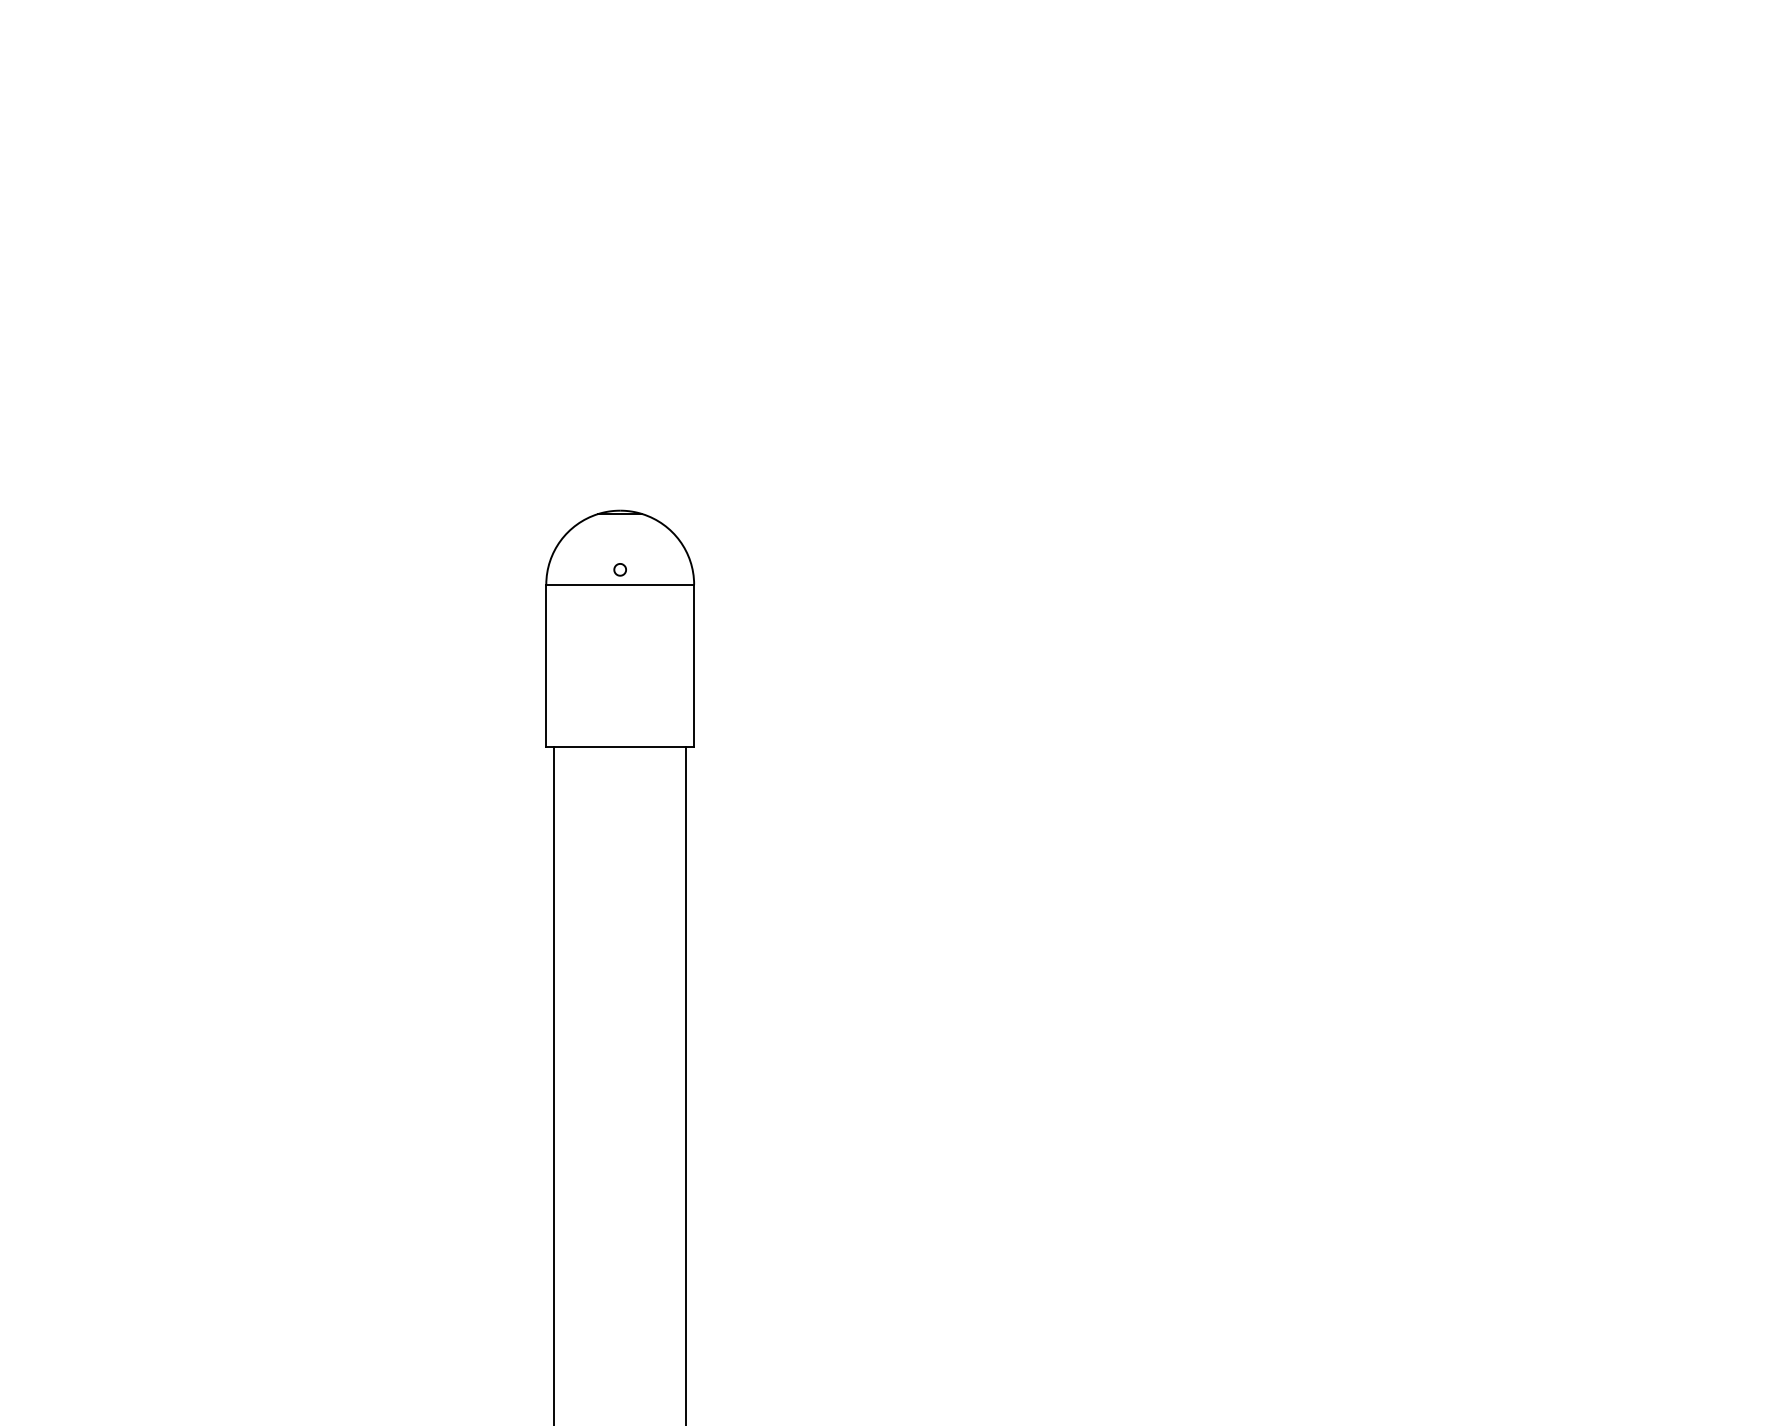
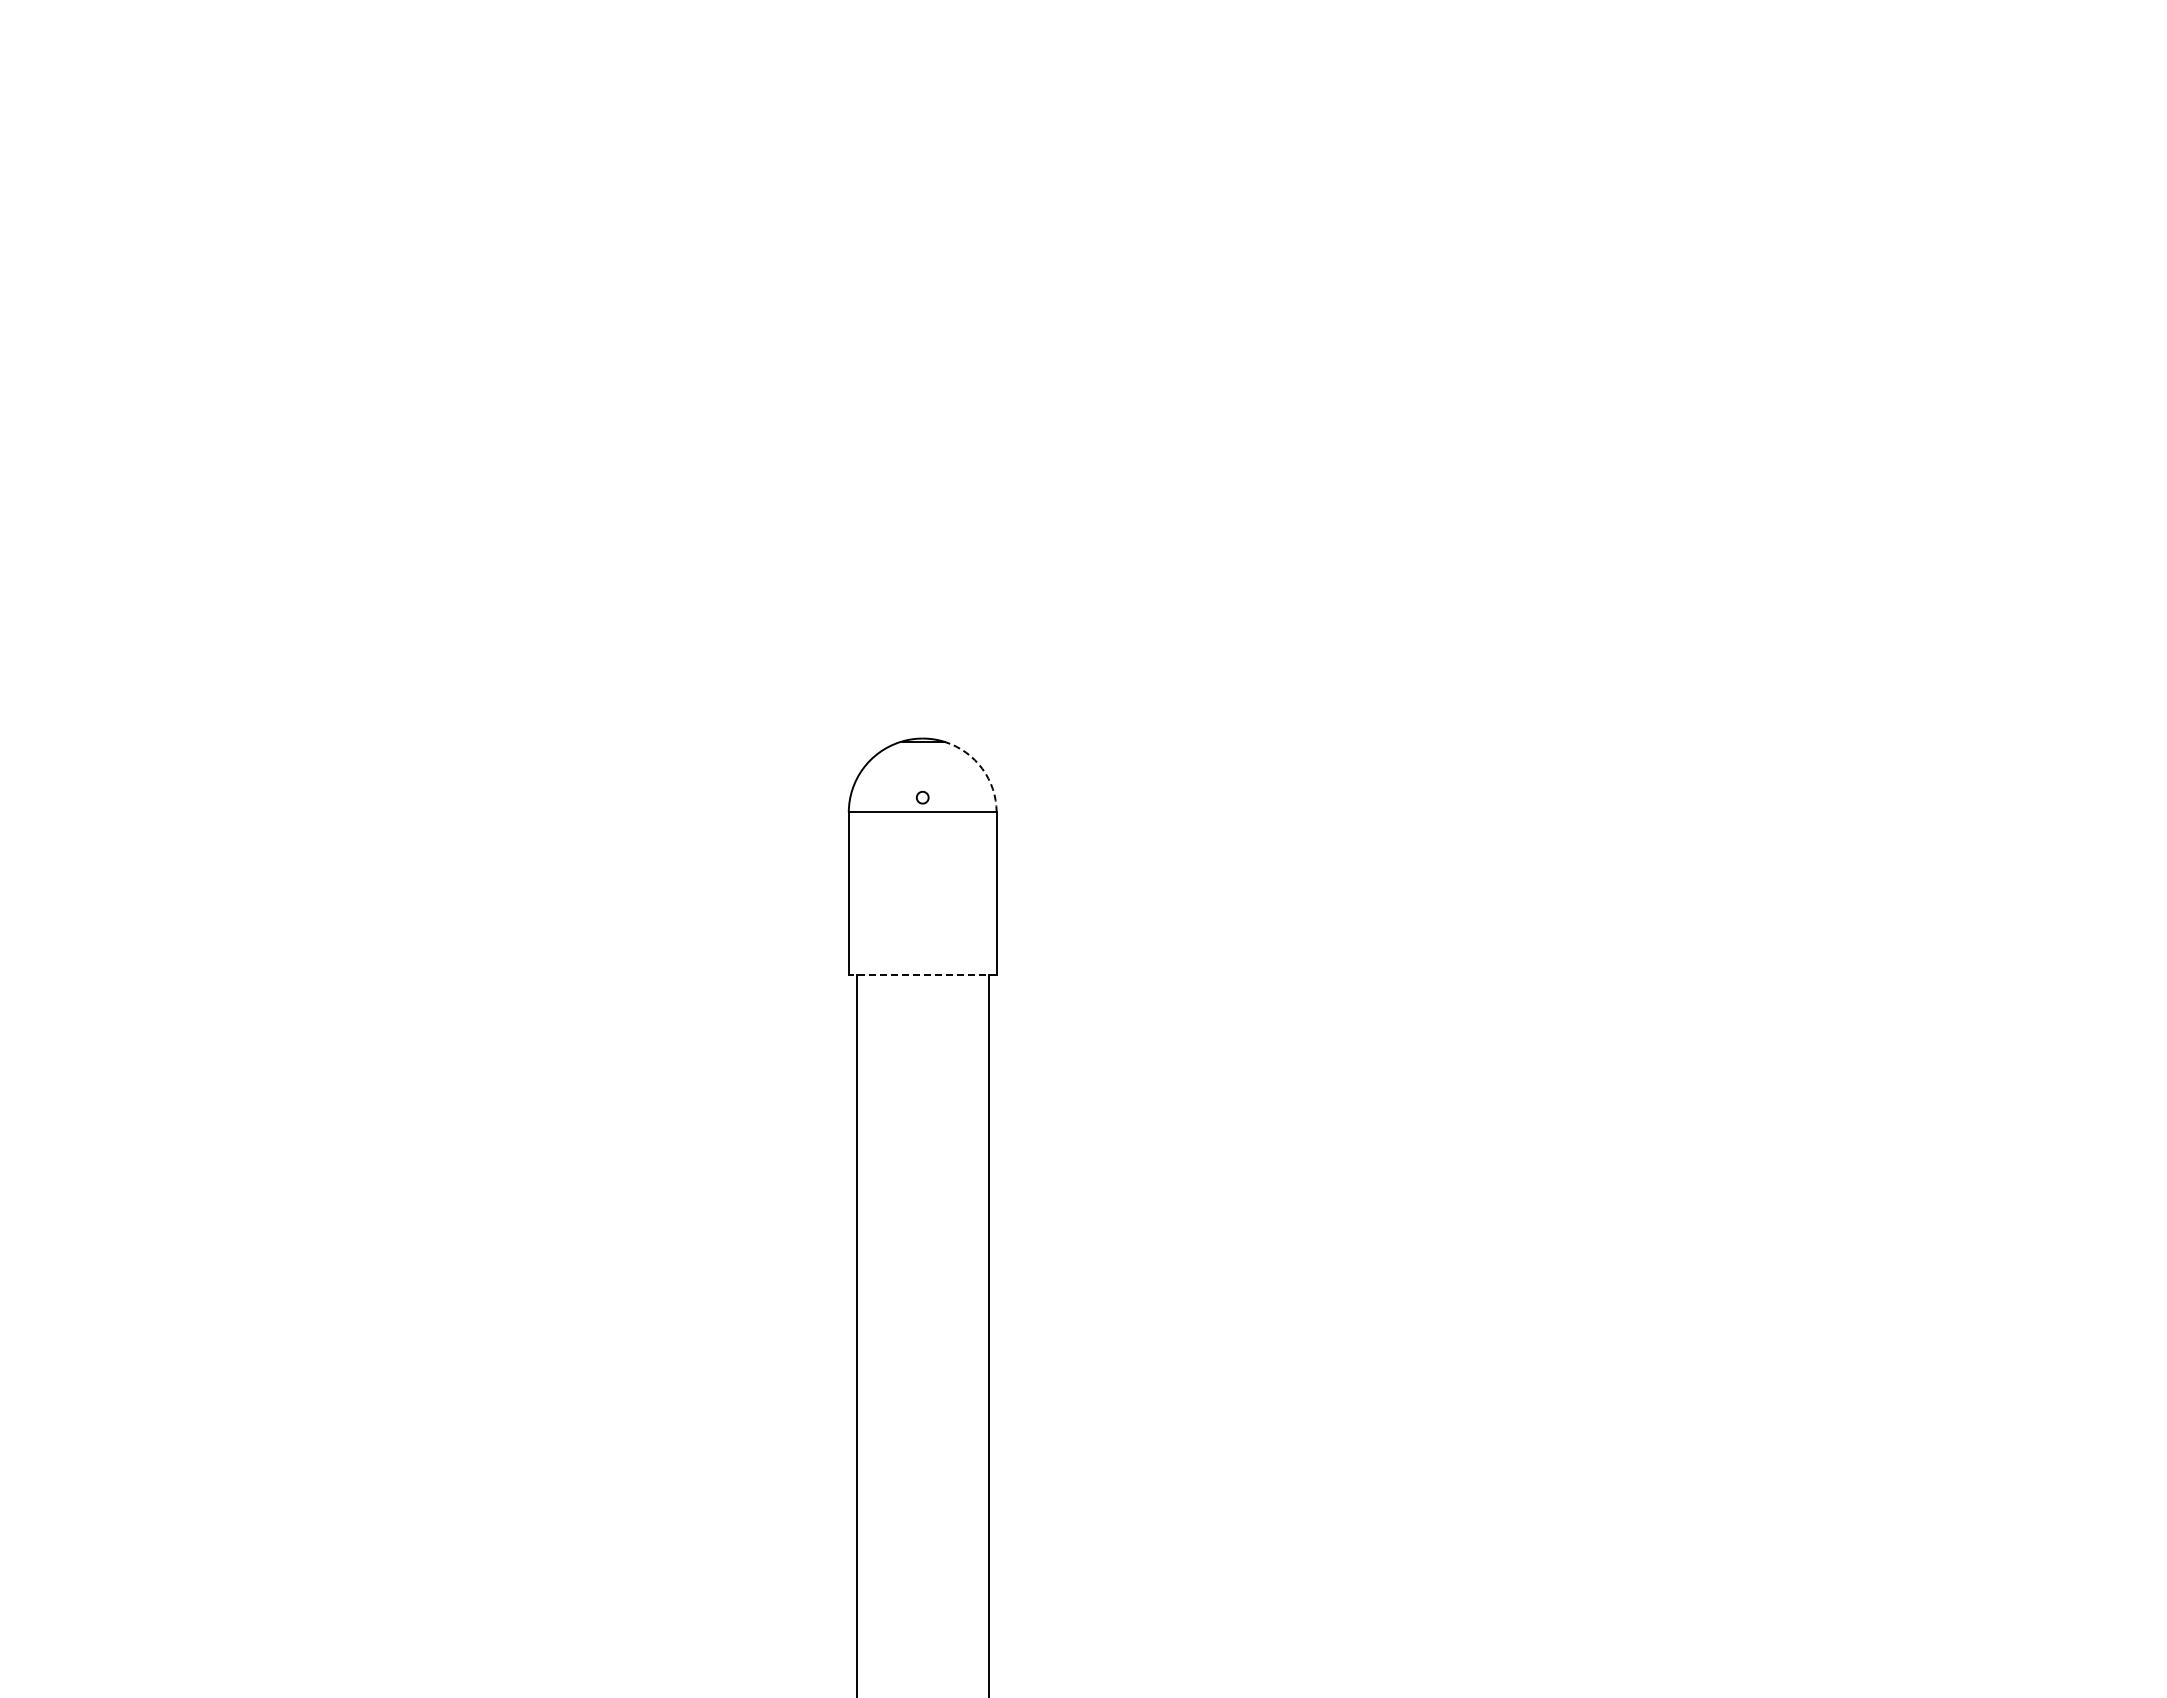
arc: (679, 540) -> (982, 768), solid -> dashed
line: (619, 747) -> (922, 975), solid -> dashed

